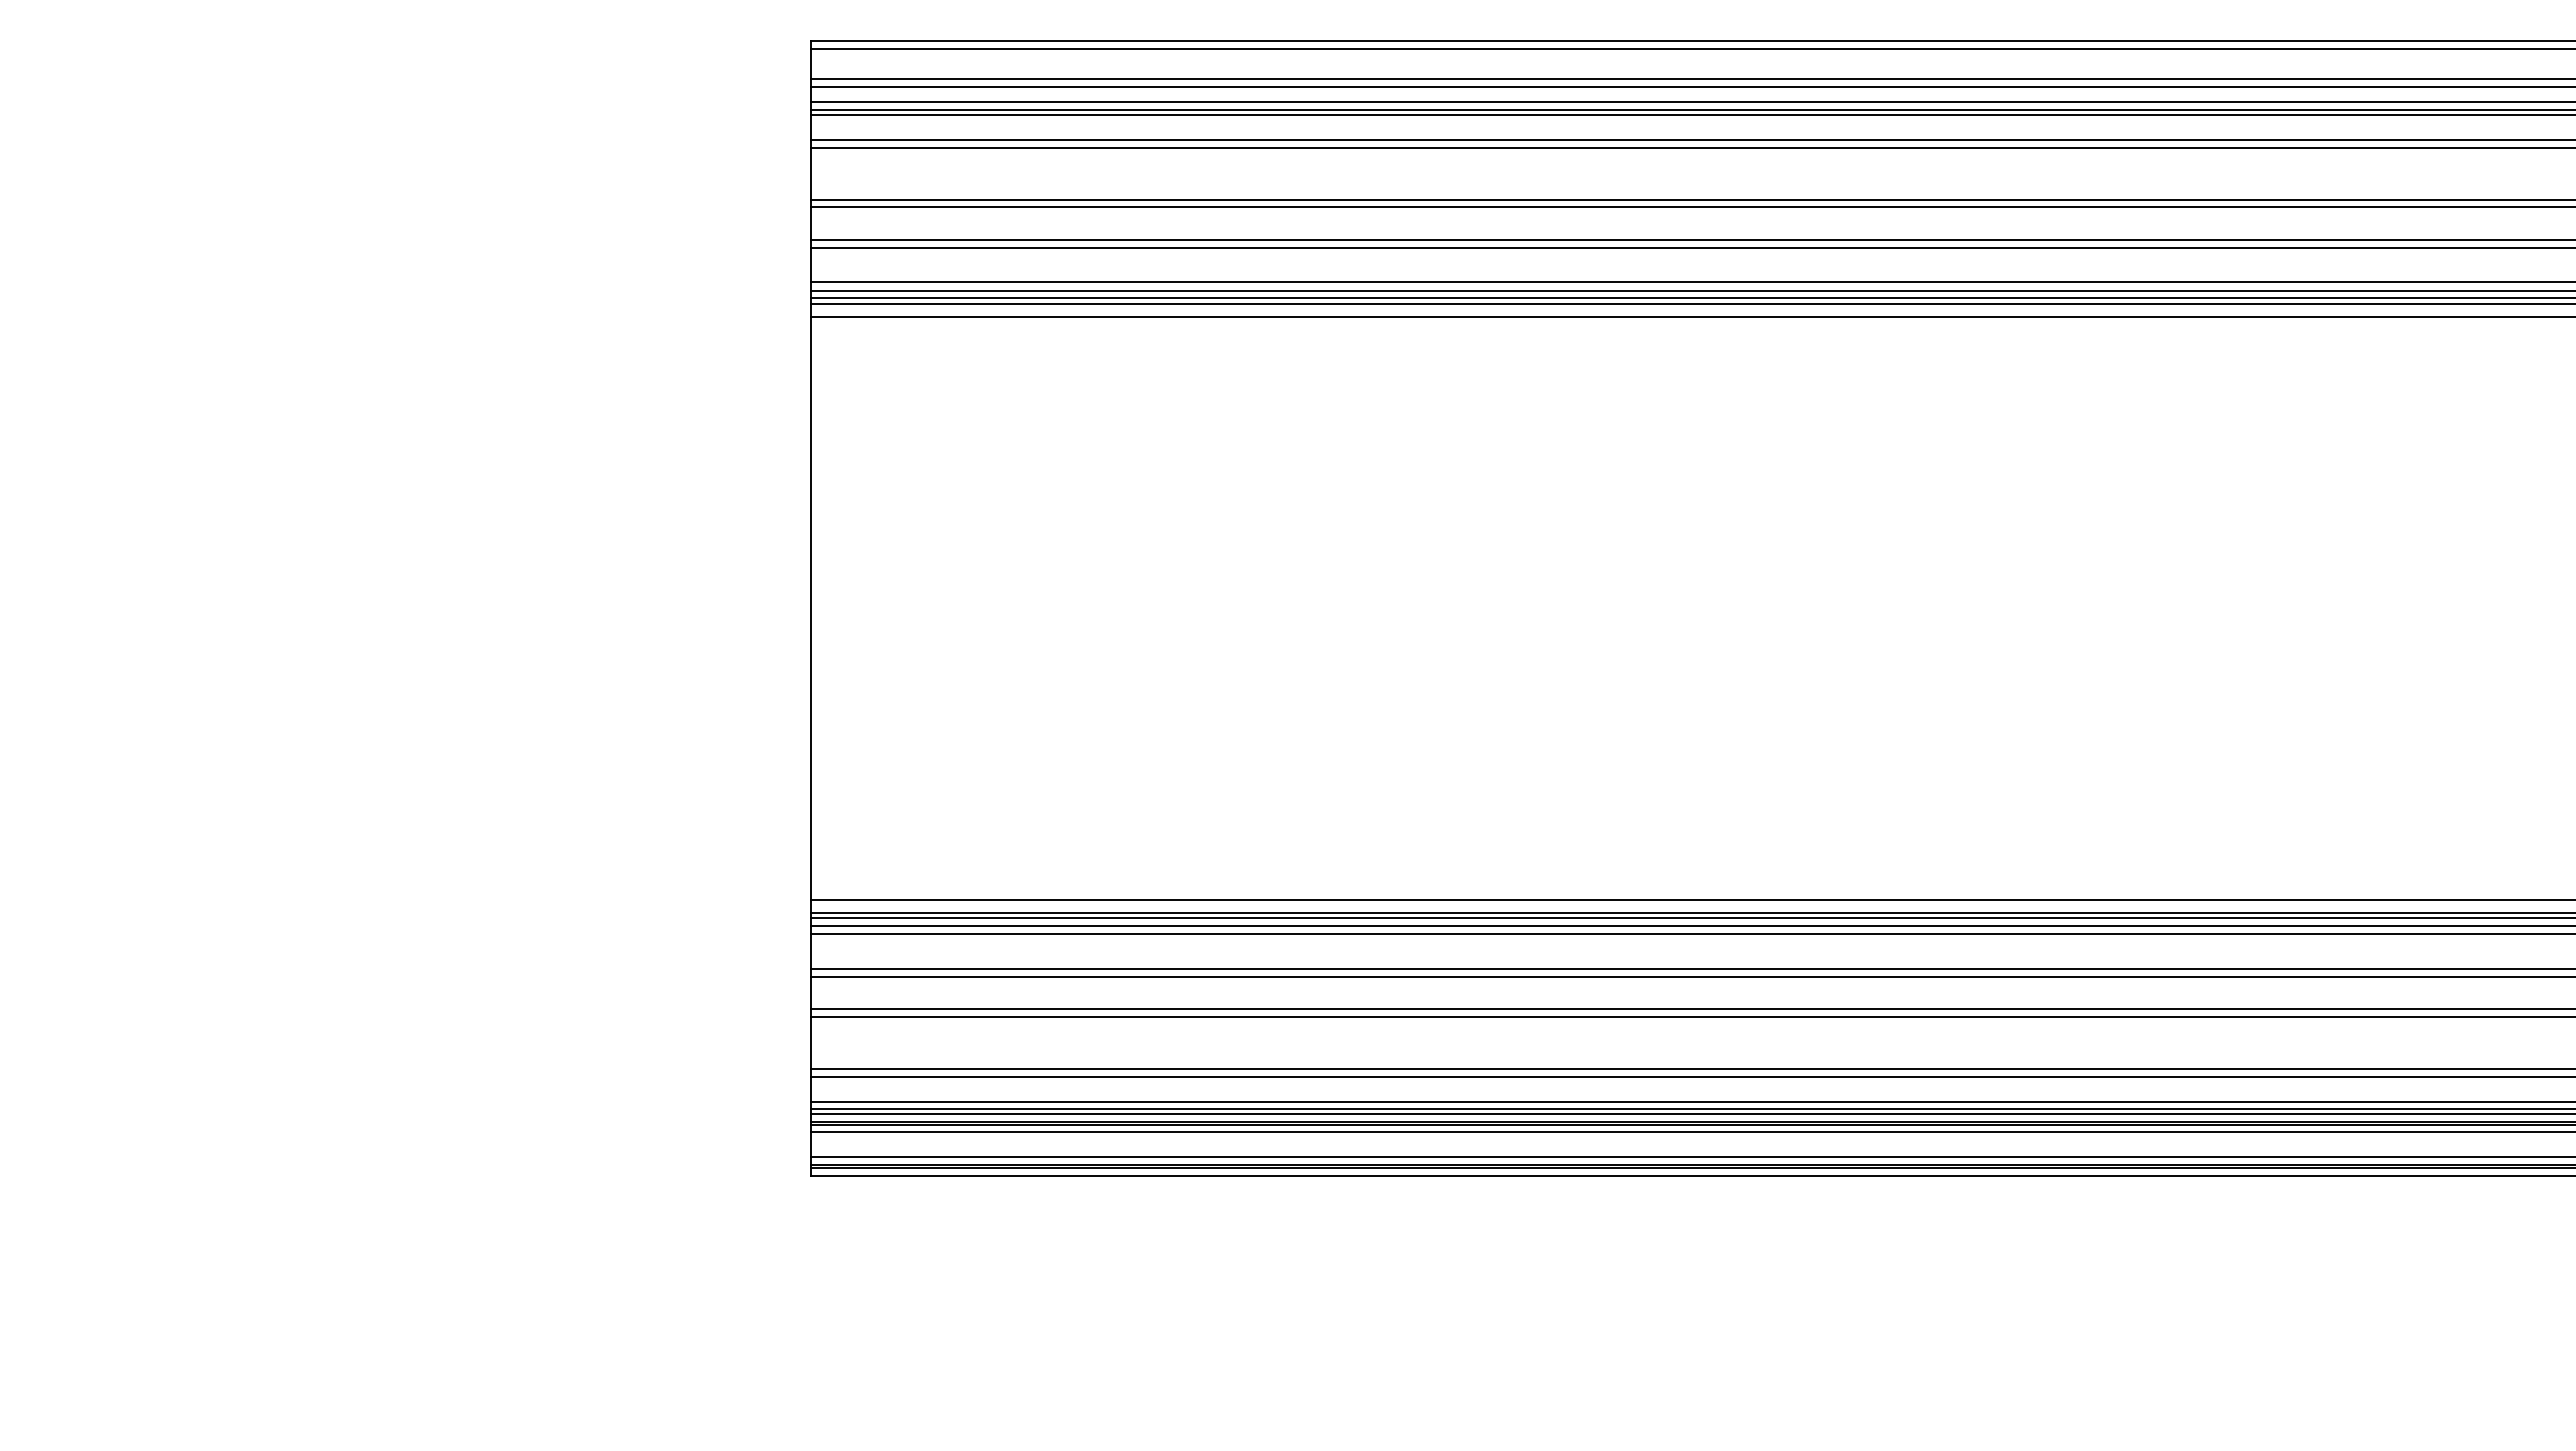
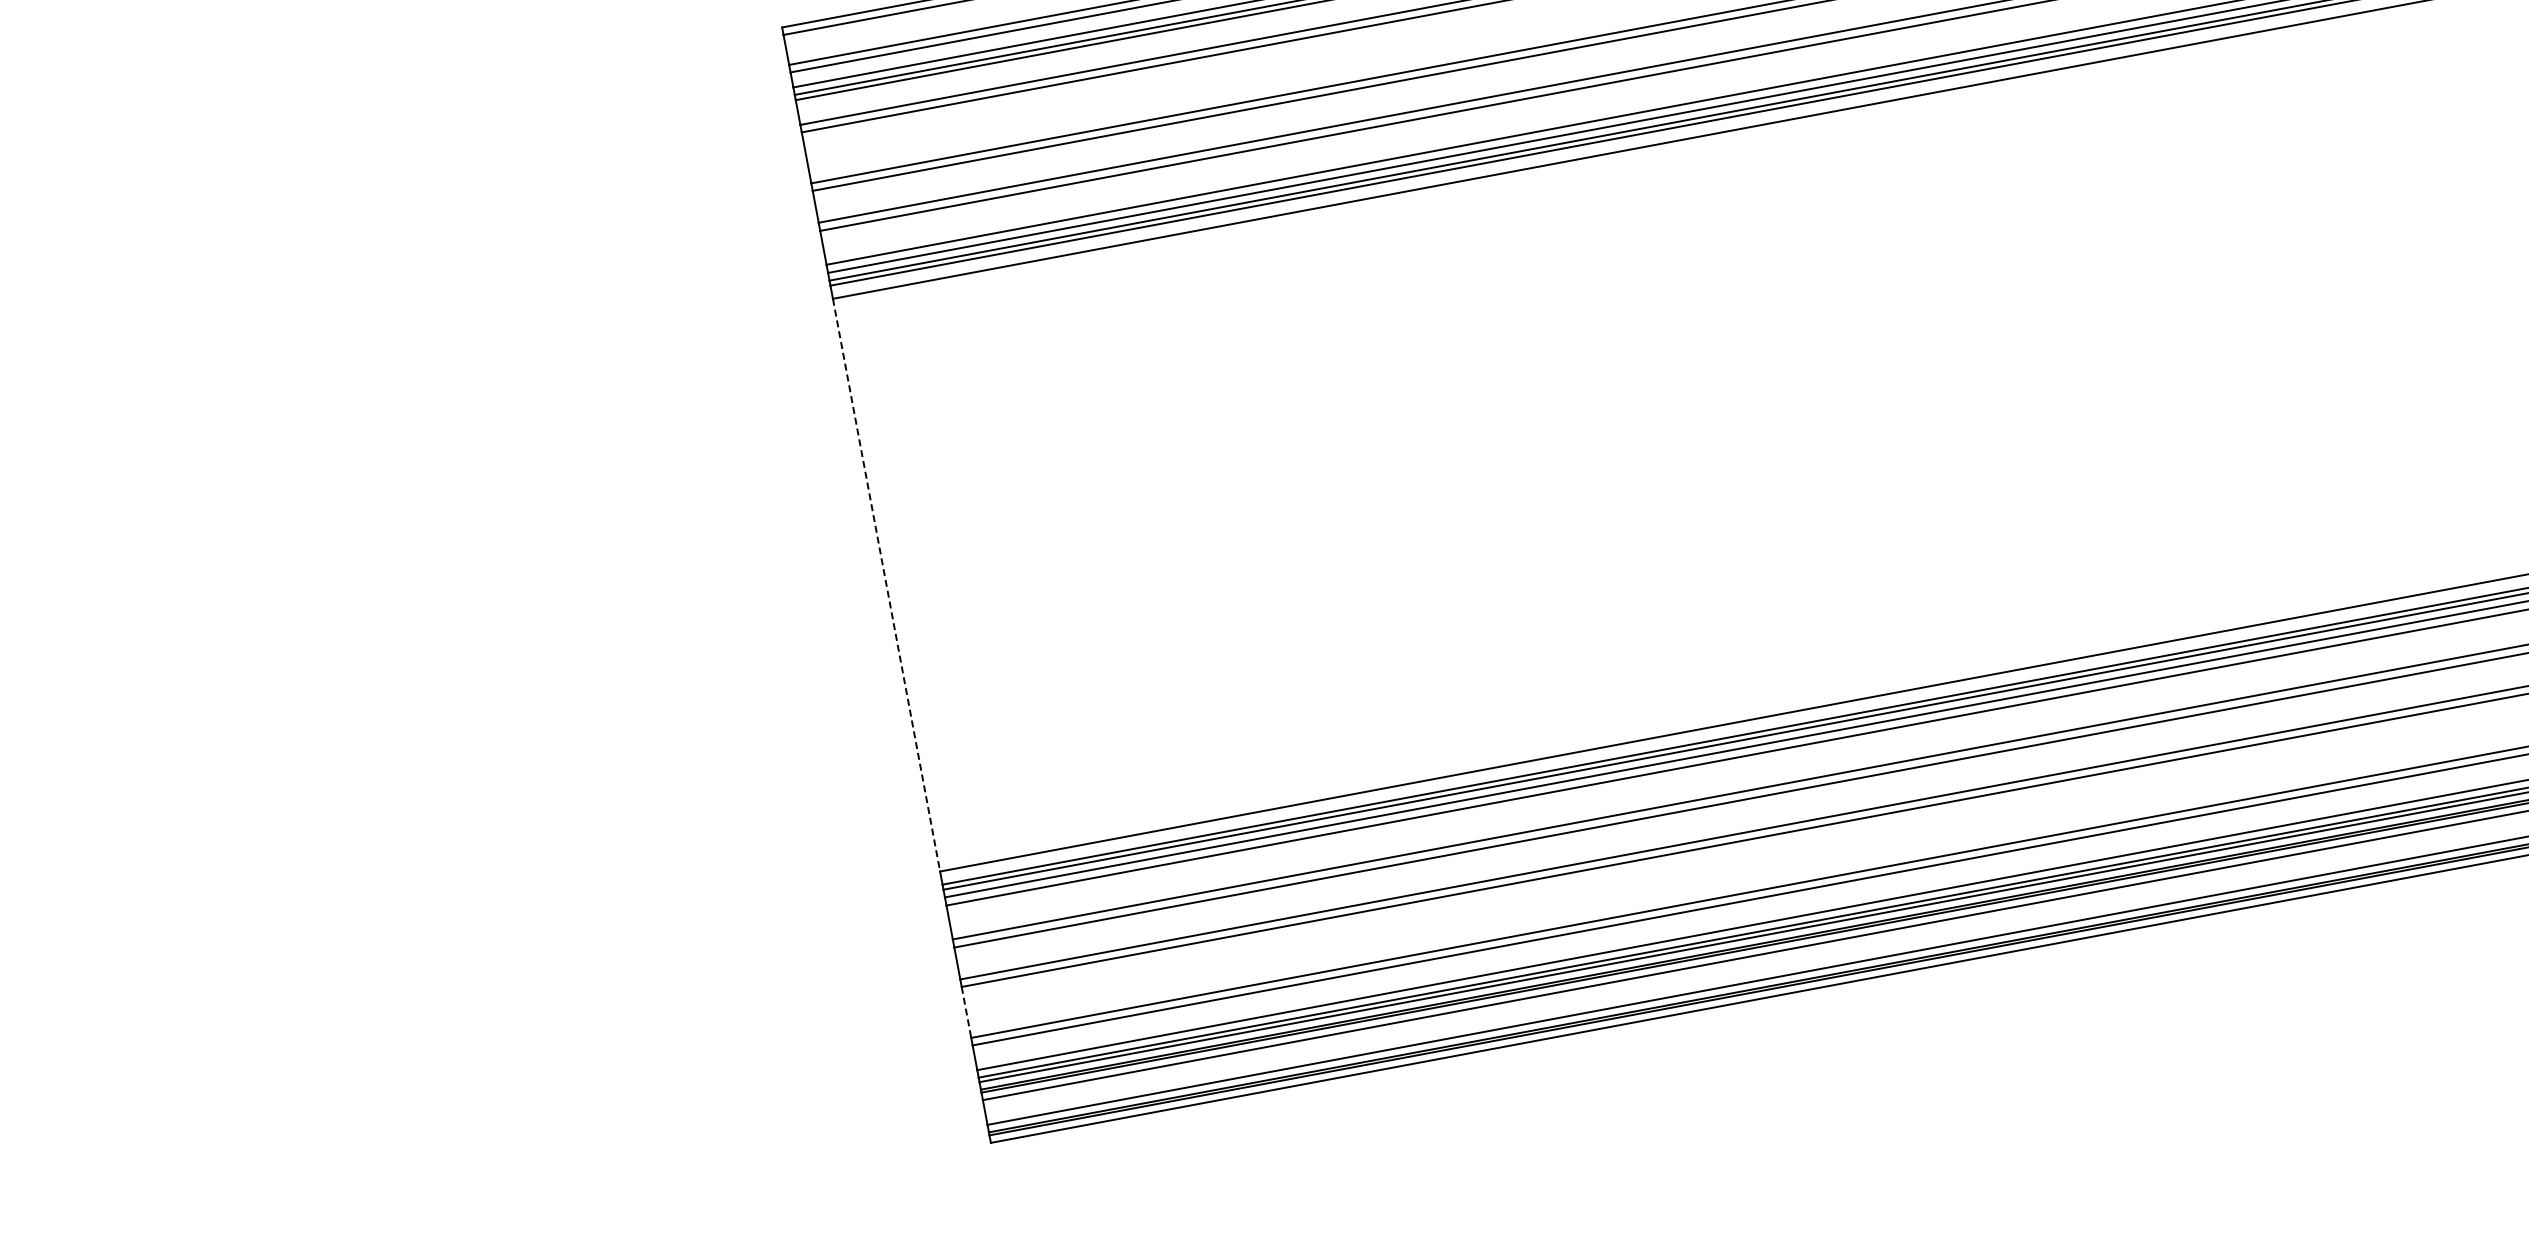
line: (810, 608) -> (886, 585), solid -> dashed
line: (810, 1042) -> (966, 1012), solid -> dashed

